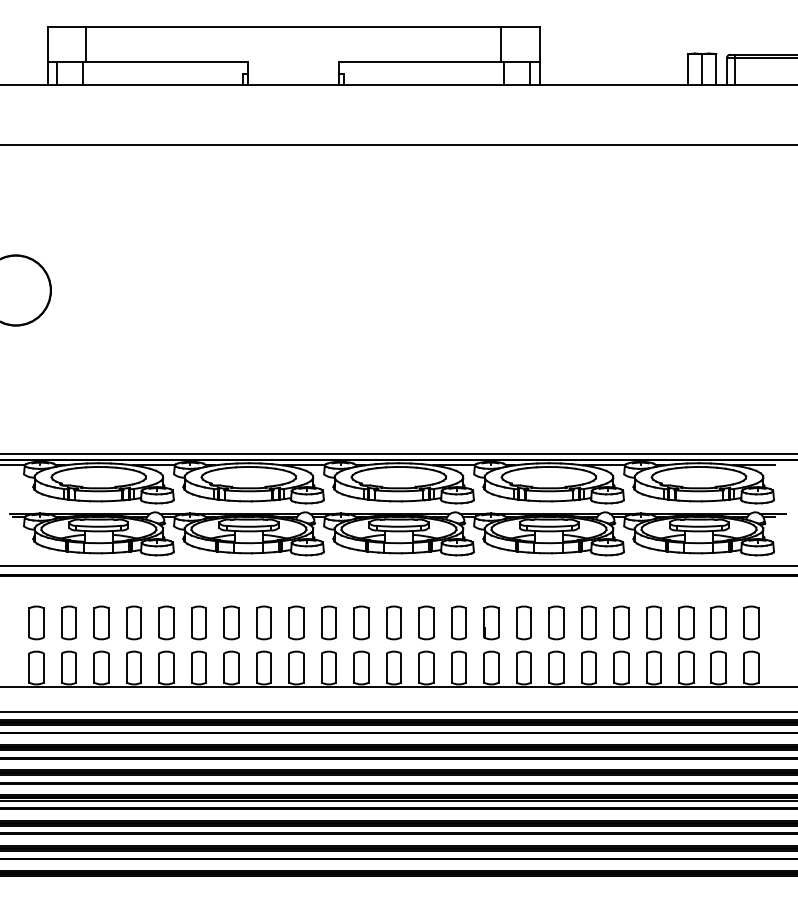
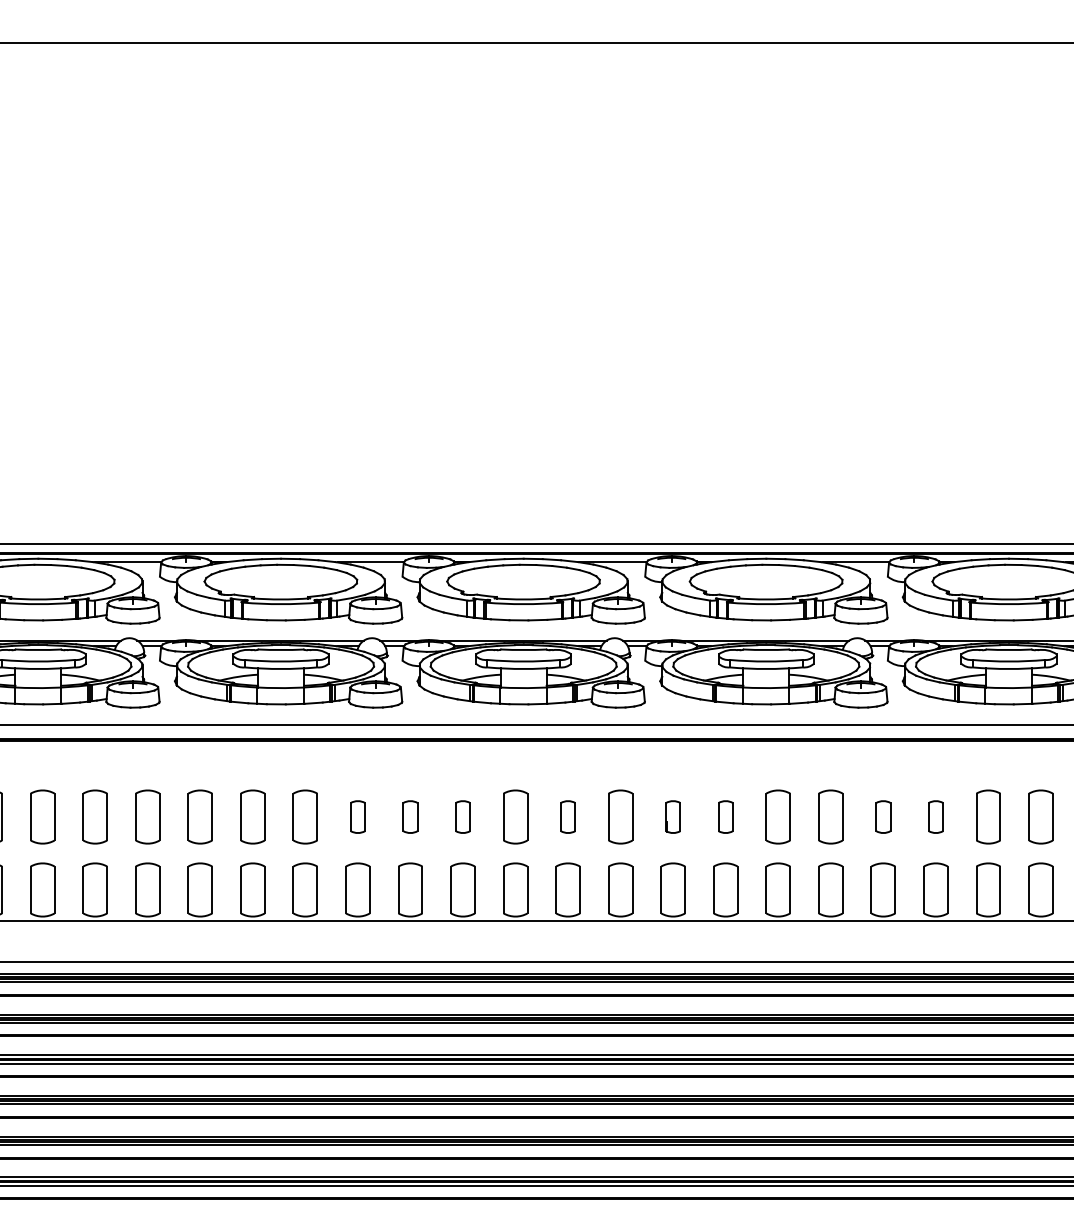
part: (296, 622) -> (357, 816), size x0.6
part: (328, 622) -> (409, 816), size x0.6
part: (361, 622) -> (463, 816), size x0.6
part: (426, 622) -> (568, 816), size x0.6
part: (491, 622) -> (673, 816), size x0.6
part: (523, 622) -> (725, 816), size x0.6
part: (621, 622) -> (883, 816), size x0.6
part: (653, 622) -> (935, 816), size x0.6

